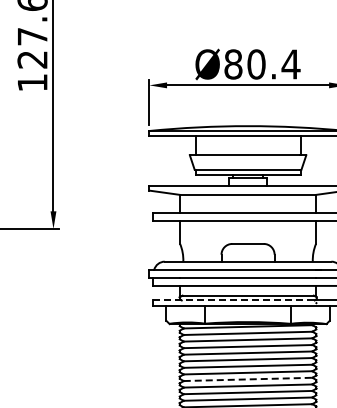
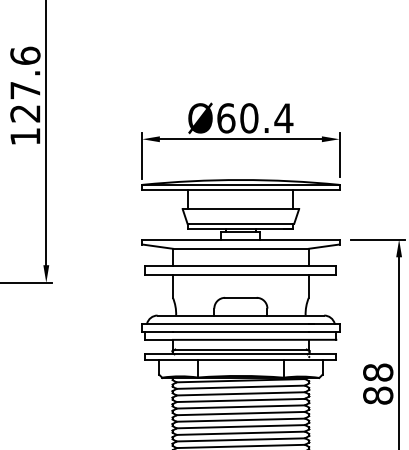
text: (233, 64) -> (226, 118), Ø80.4 -> Ø60.4
line: (234, 300) -> (227, 354), dashed -> solid
line: (248, 379) -> (241, 433), dashed -> solid

